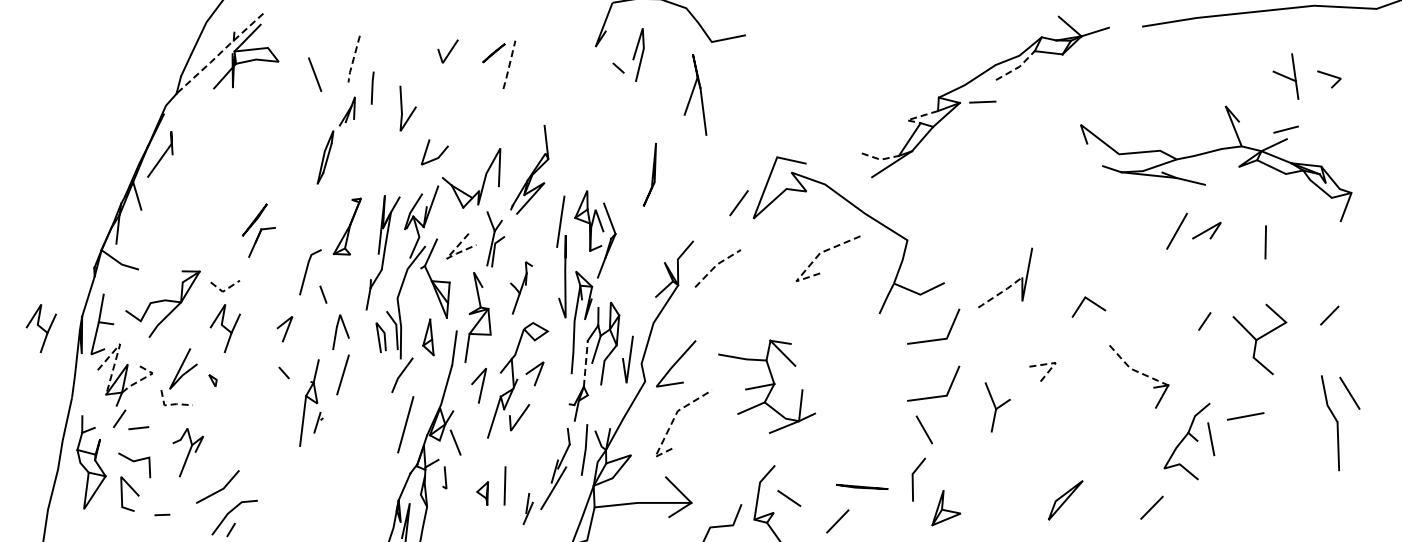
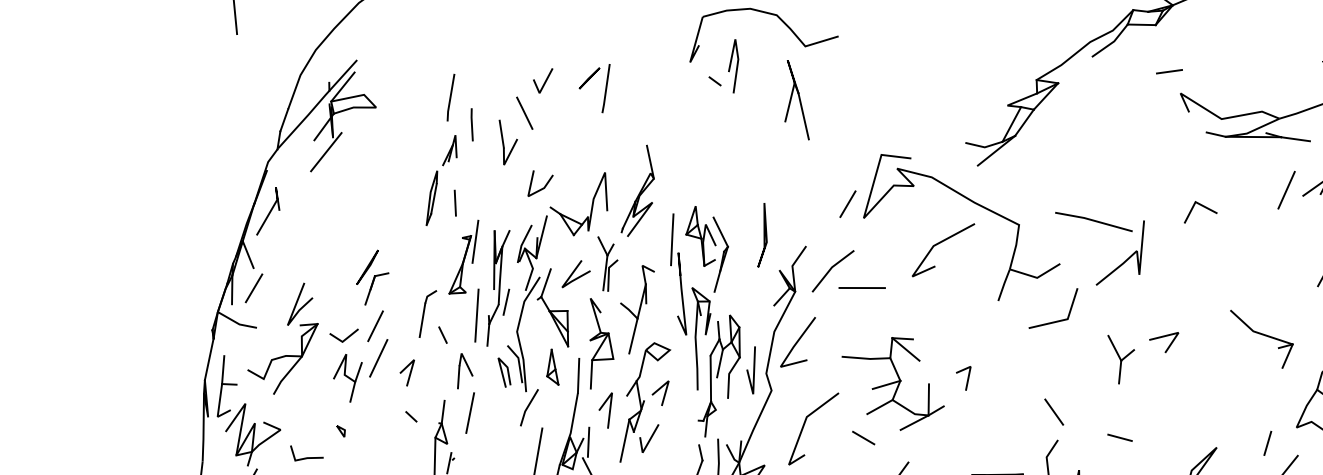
line: (221, 52) -> (318, 103), dashed -> solid
line: (353, 59) -> (450, 98), dashed -> solid
line: (509, 65) -> (606, 89), dashed -> solid
line: (1018, 67) -> (1113, 42), dashed -> solid
line: (315, 74) -> (525, 113), moved
line: (224, 100) -> (325, 151), added
line: (982, 101) -> (1169, 71), moved
line: (915, 117) -> (1015, 102), dashed -> solid
line: (880, 159) -> (984, 147), dashed -> solid
line: (347, 164) -> (454, 203), added
part: (649, 174) -> (760, 234), moved
line: (364, 204) -> (475, 241), added
line: (139, 230) -> (253, 288), added
line: (981, 243) -> (1093, 221), added
line: (446, 258) -> (562, 287), dashed -> solid
line: (815, 259) -> (929, 252), dashed -> solid
line: (716, 265) -> (831, 268), dashed -> solid
line: (389, 267) -> (506, 301), added
line: (358, 278) -> (476, 315), added
line: (256, 279) -> (374, 326), added
part: (521, 287) -> (639, 308), size x1.67
line: (744, 287) -> (861, 287), added
line: (224, 290) -> (344, 340), dashed -> solid
line: (1001, 292) -> (1117, 267), dashed -> solid
line: (1091, 302) -> (1202, 206), moved
line: (256, 311) -> (377, 358), added
part: (40, 328) -> (164, 395), removed
line: (117, 352) -> (243, 412), dashed -> solid
line: (585, 362) -> (710, 377), dashed -> solid
line: (676, 363) -> (798, 341), moved
line: (1053, 363) -> (1176, 333), dashed -> solid
line: (181, 368) -> (297, 303), moved
line: (1134, 370) -> (1257, 332), dashed -> solid
line: (145, 377) -> (273, 434), dashed -> solid
line: (840, 389) -> (966, 379), added
line: (938, 395) -> (1064, 376), removed
line: (170, 404) -> (301, 459), dashed -> solid
part: (997, 407) -> (1122, 358), moved
line: (458, 414) -> (588, 441), added
line: (671, 424) -> (801, 430), dashed -> solid
line: (732, 437) -> (863, 438), added
line: (987, 461) -> (1119, 437), added
line: (1133, 481) -> (1267, 443), added

